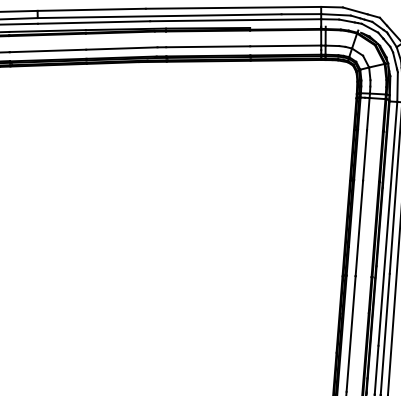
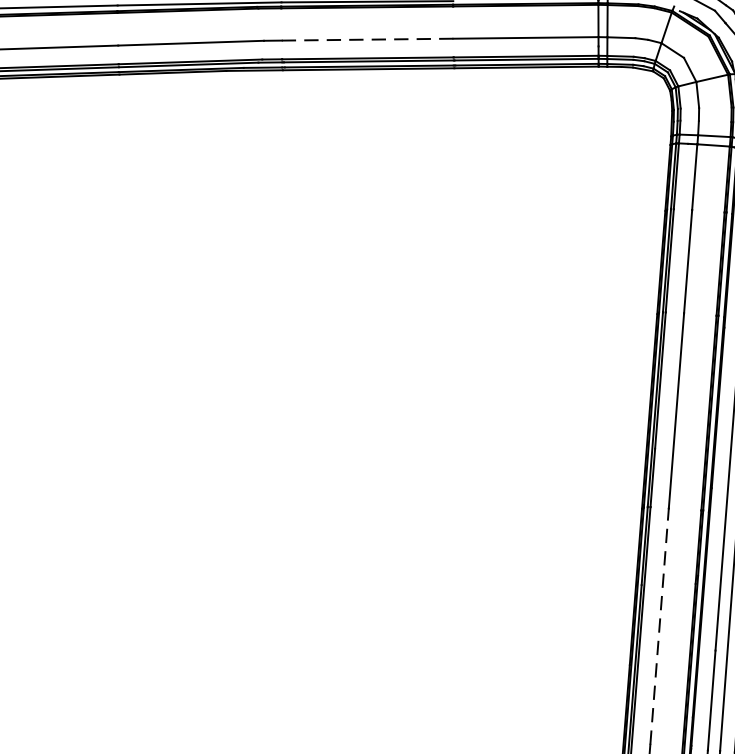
line: (208, 46) -> (368, 39), solid -> dashed
line: (351, 333) -> (660, 625), solid -> dashed

